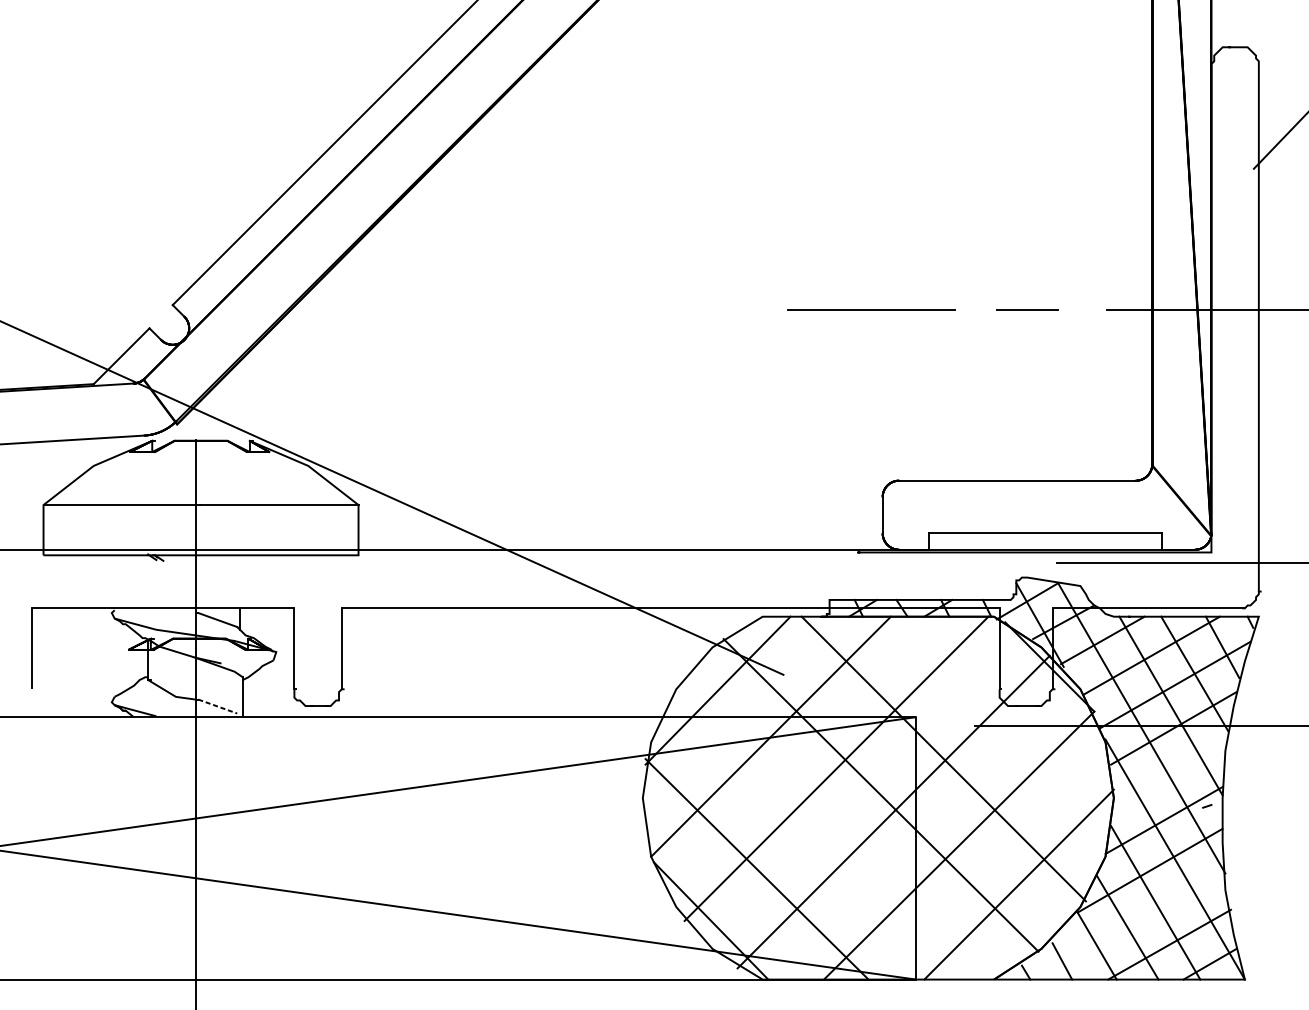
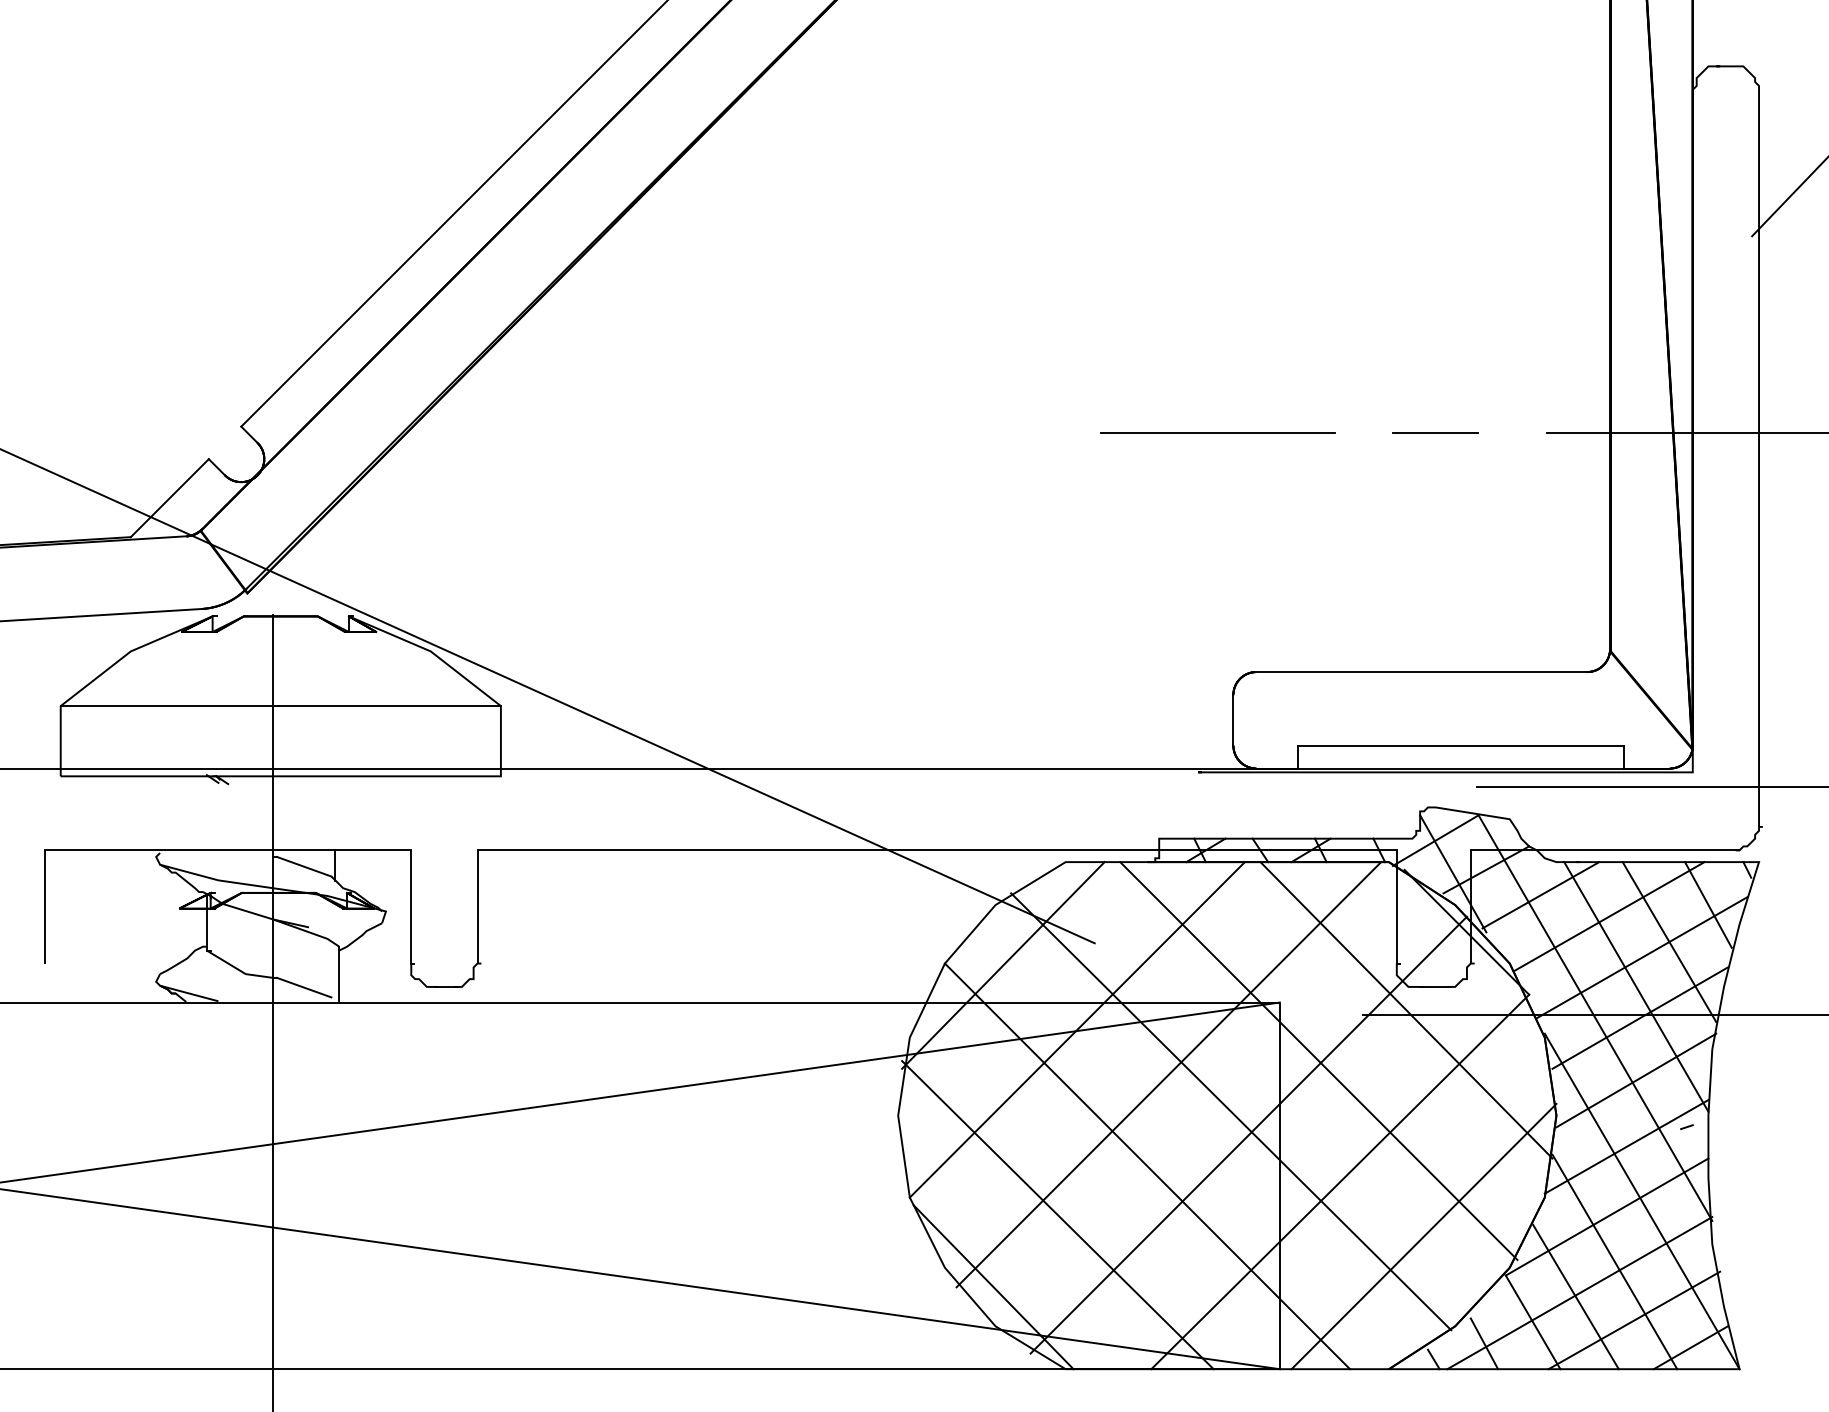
line: (217, 706) -> (304, 987), dashed -> solid
line: (1006, 722) -> (1406, 1010), added
line: (1171, 772) -> (1636, 1080), added
line: (821, 834) -> (1147, 1166), added
line: (1130, 925) -> (1579, 1293), added

